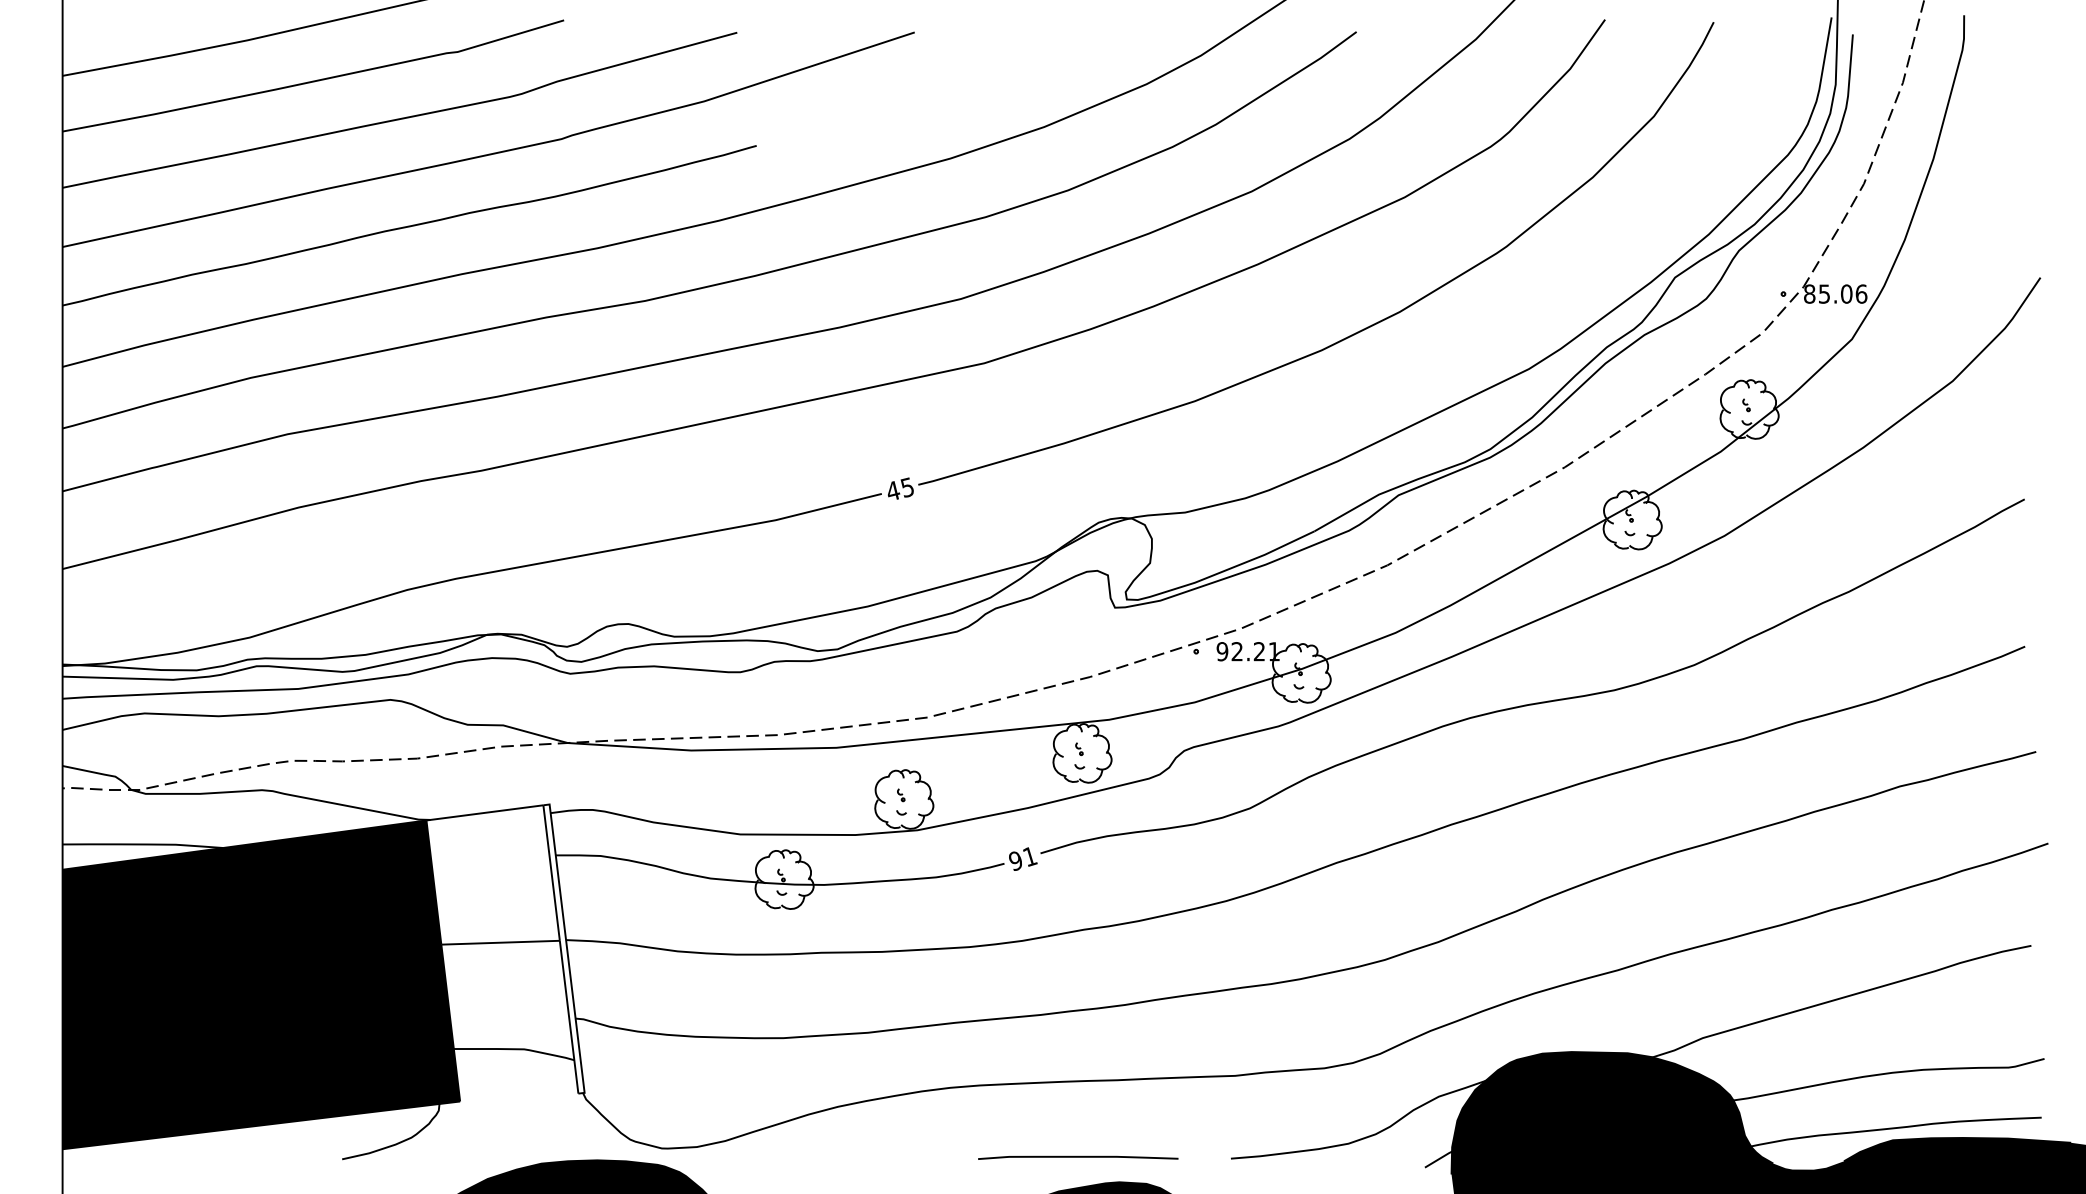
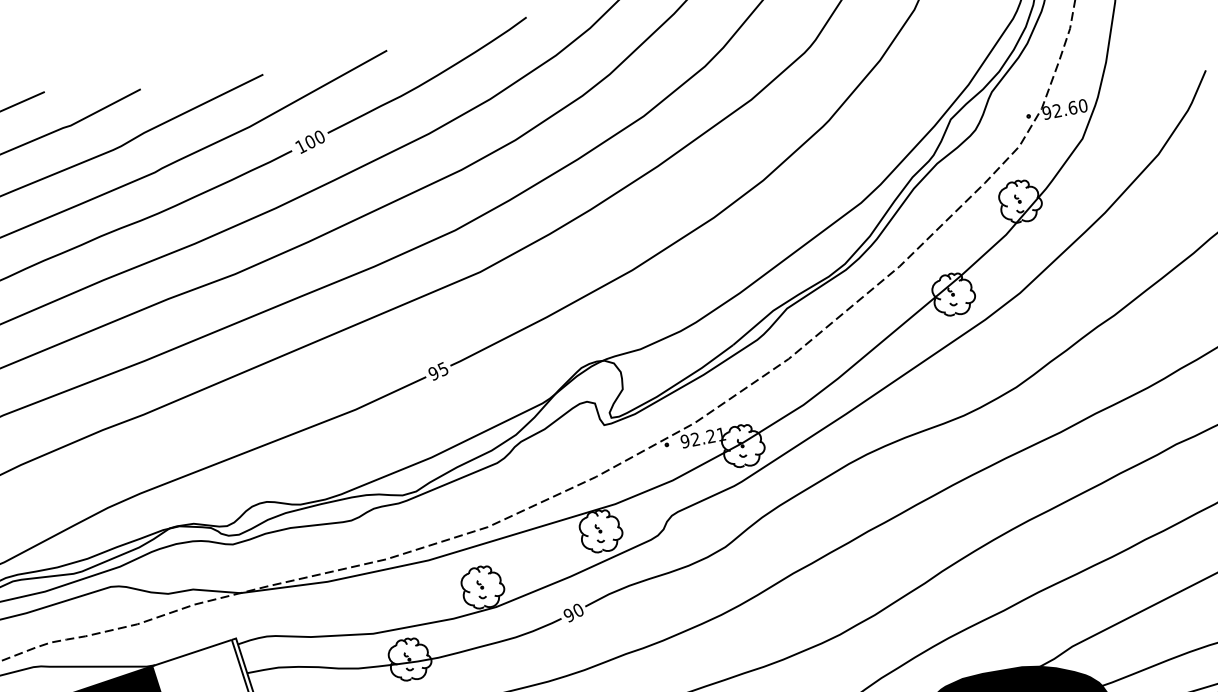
part: (939, 87) -> (411, 85), added
text: (1835, 293) -> (1064, 109), 85.06 -> 92.60
text: (893, 491) -> (434, 373), 45 -> 95
text: (1030, 856) -> (578, 610), 91 -> 90

